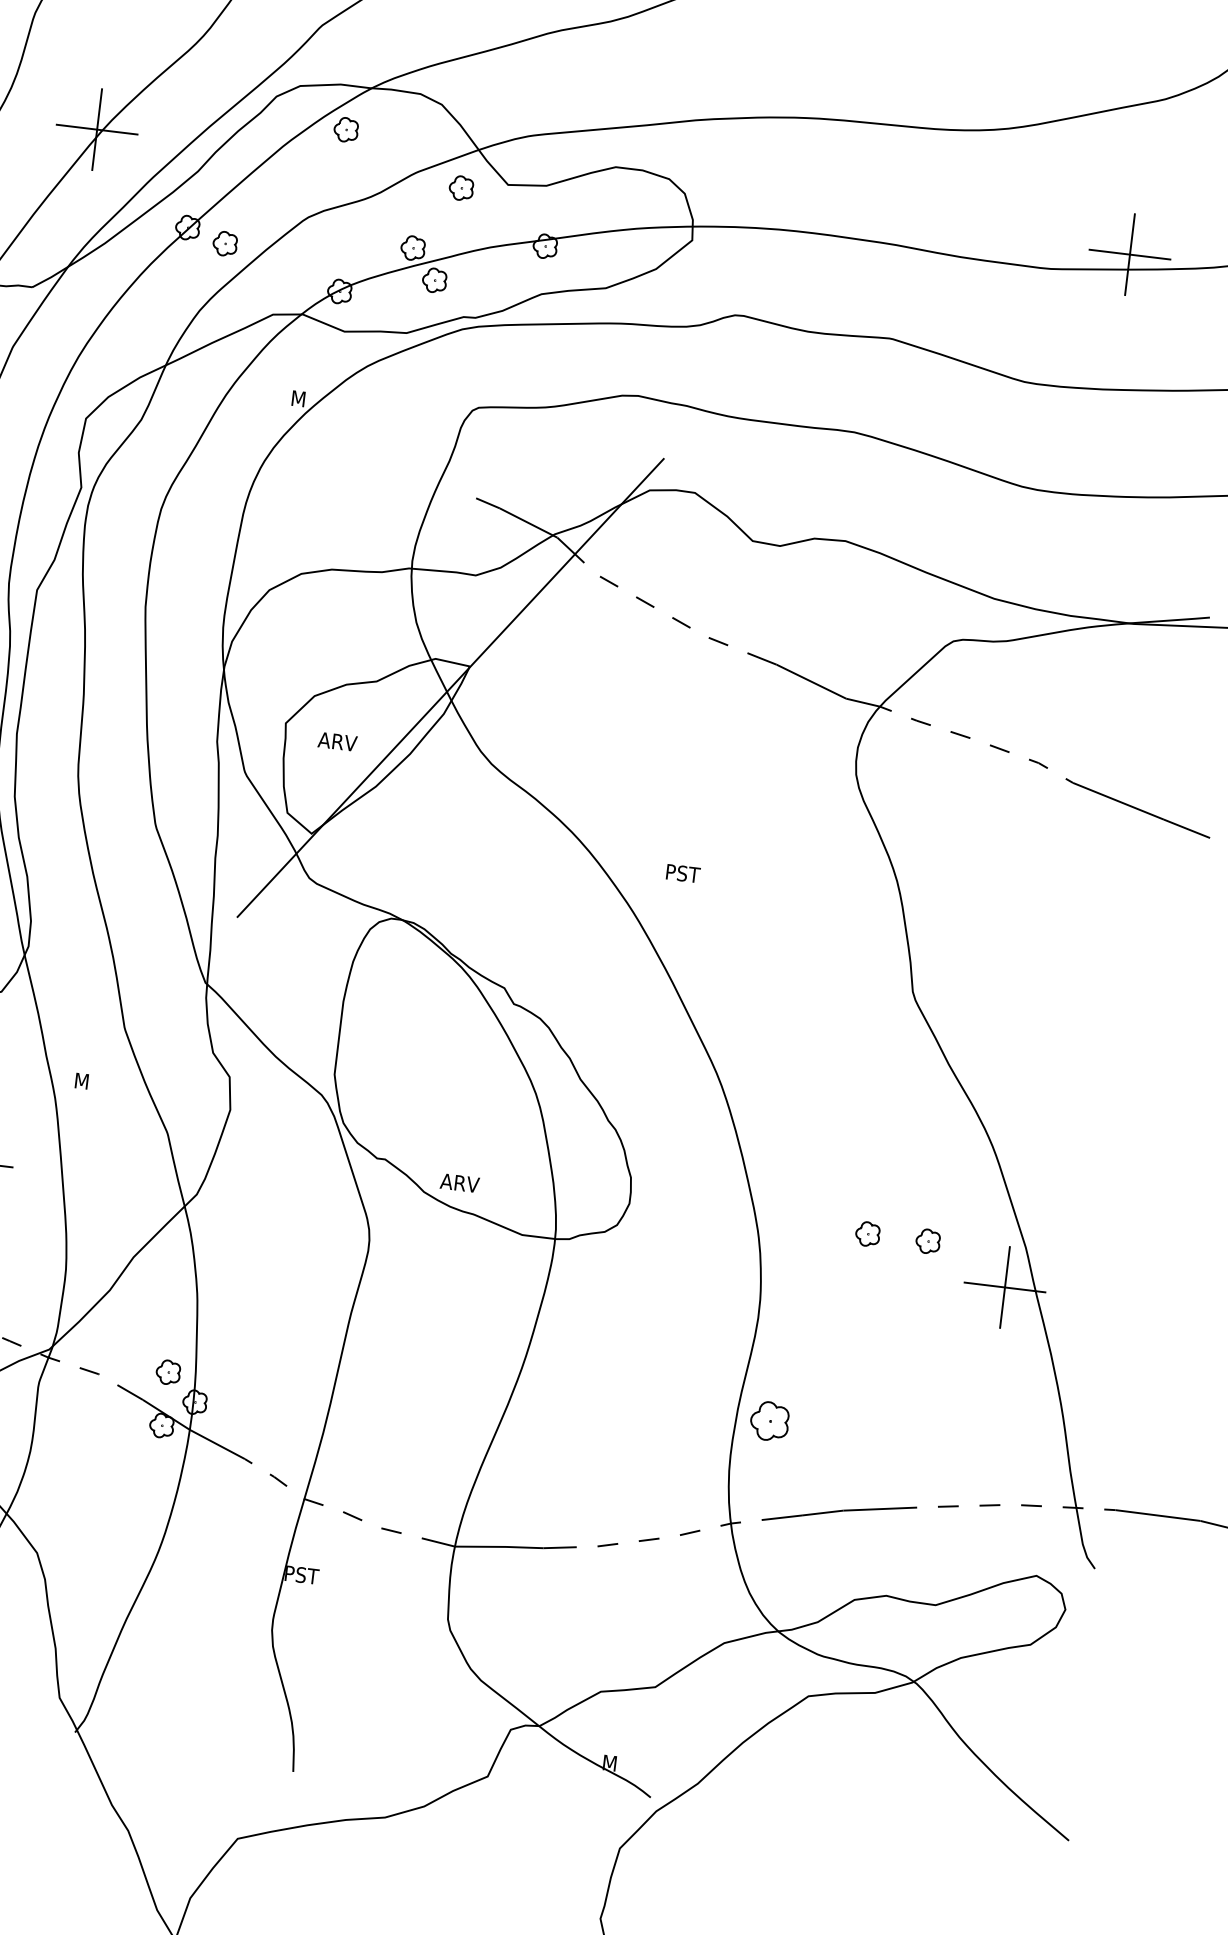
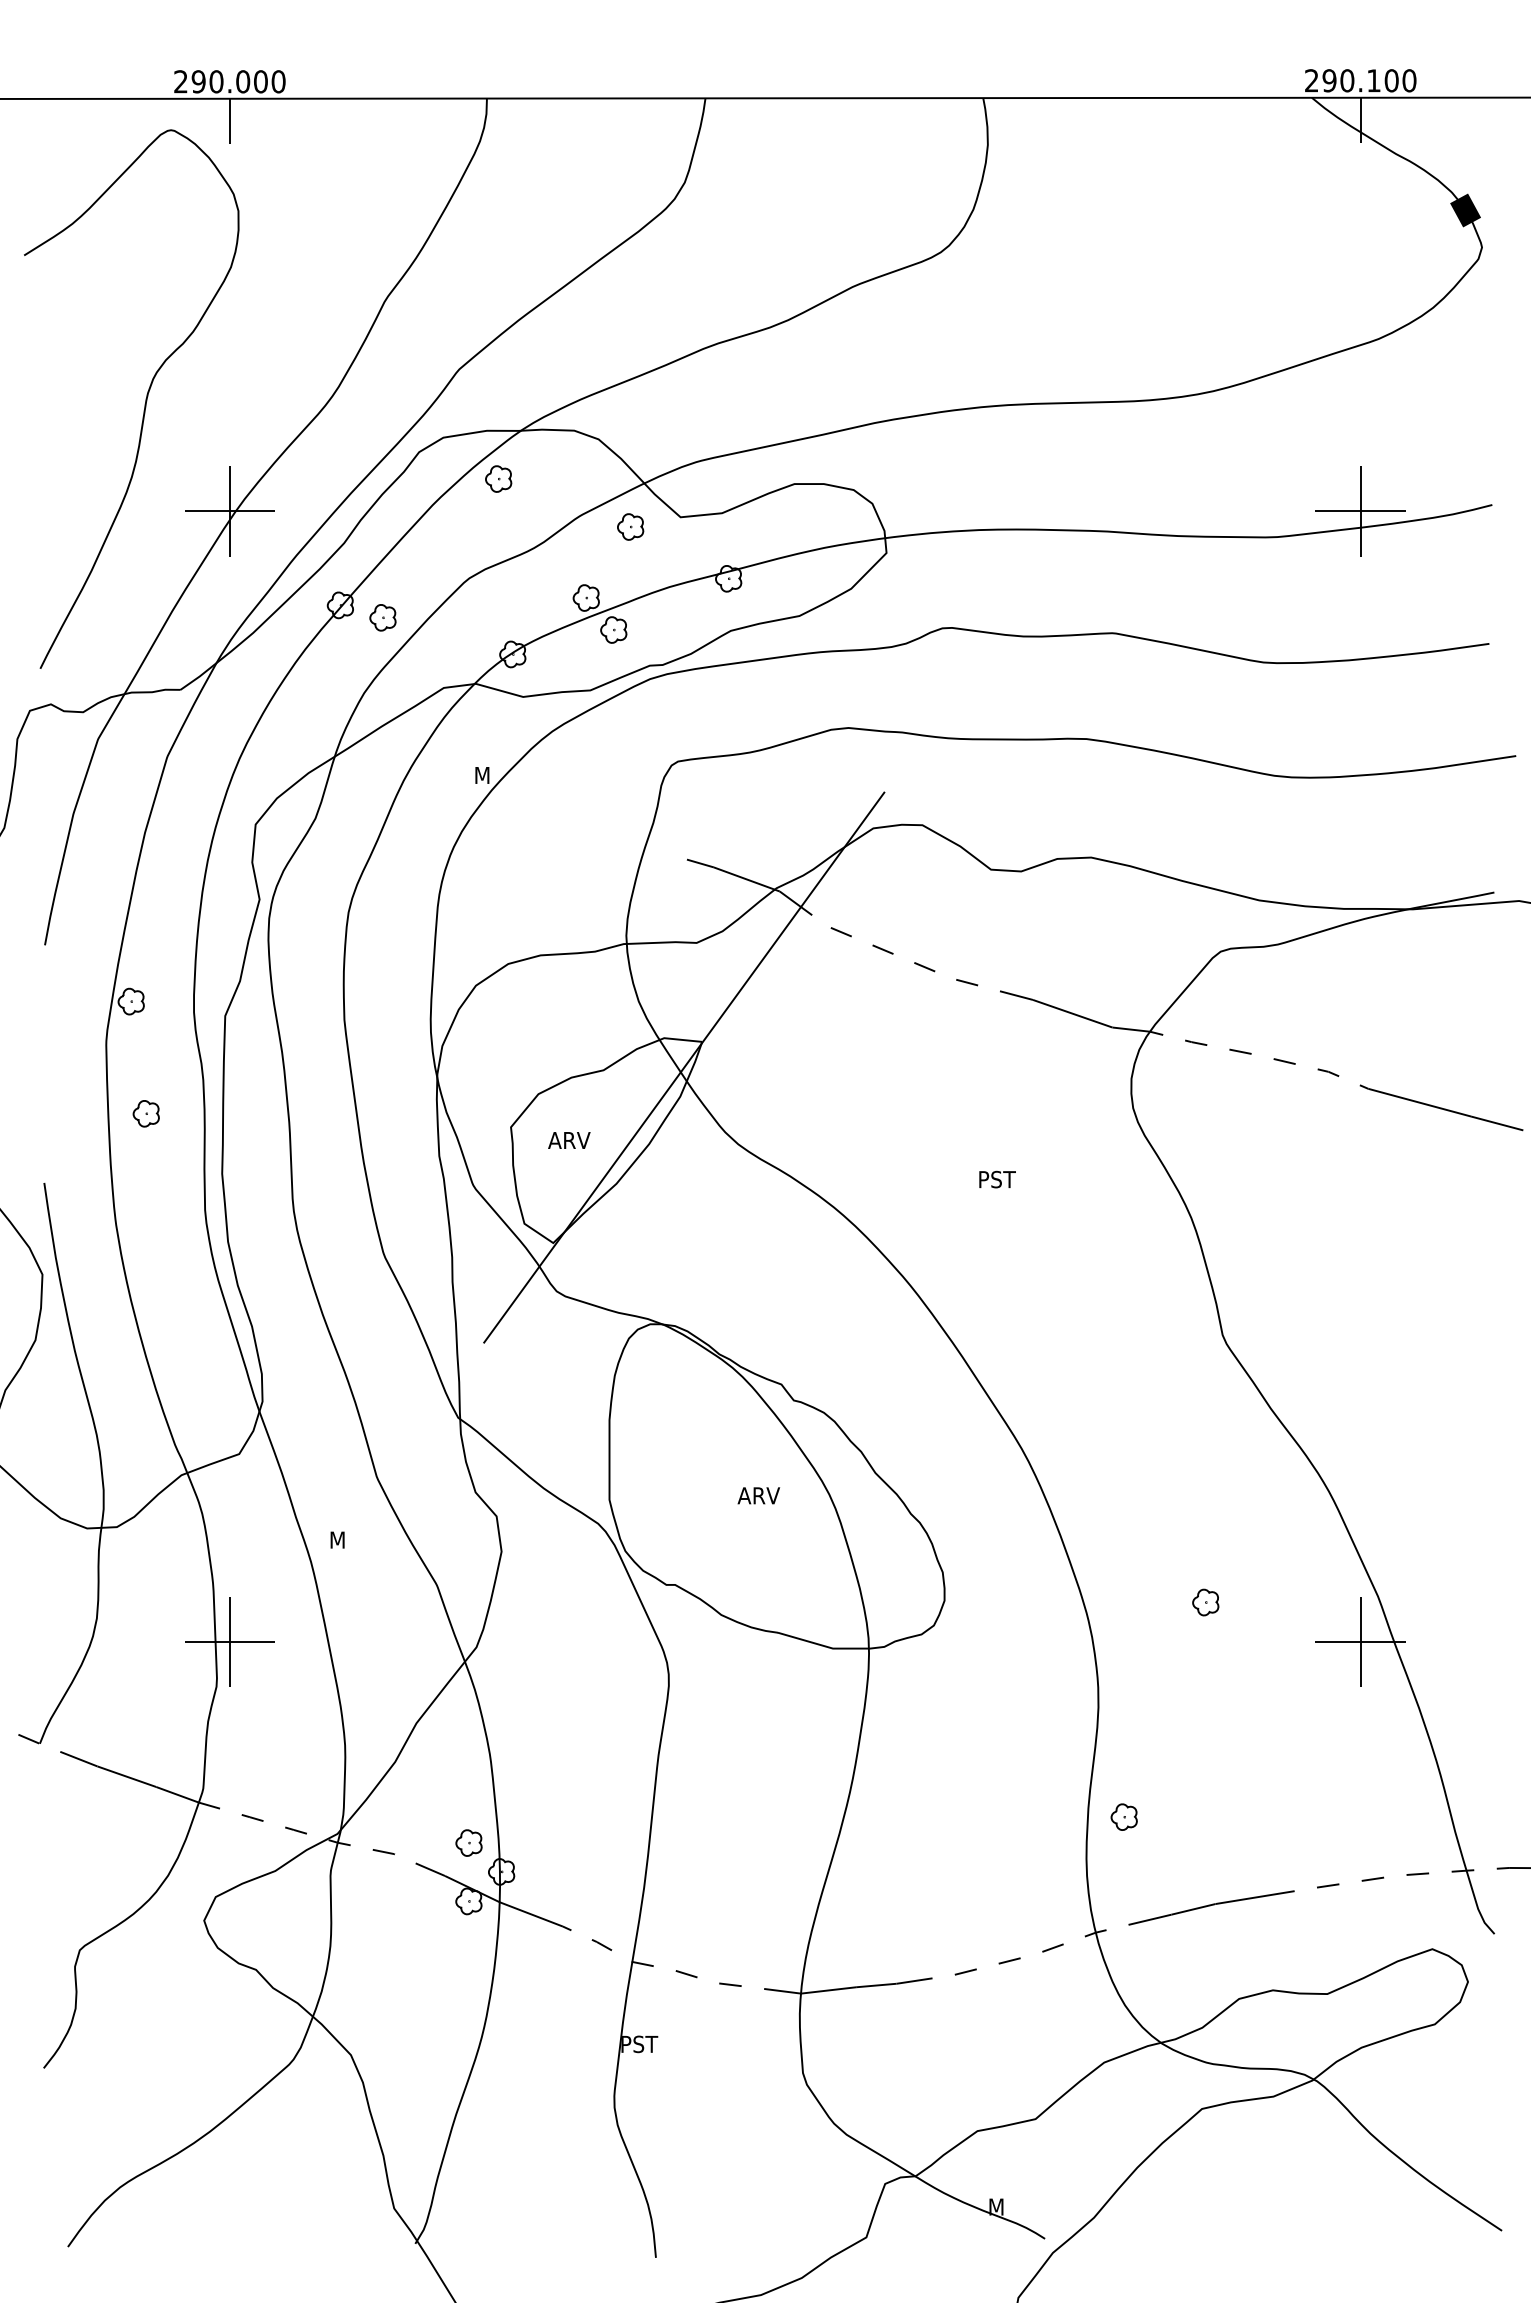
text: (683, 873) -> (997, 1179), moved
text: (459, 1182) -> (758, 1495), moved
part: (927, 1241) -> (1271, 1602), removed
part: (769, 1420) -> (1123, 1816), size x0.62

